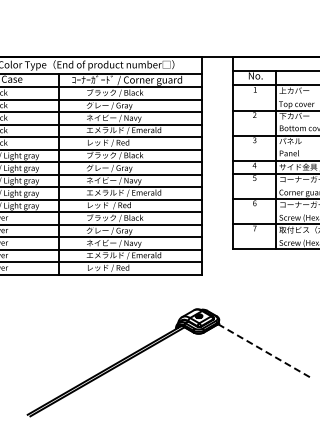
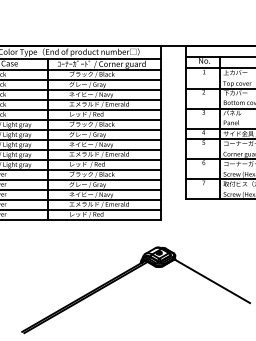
line: (265, 351) -> (212, 281), dashed -> solid

